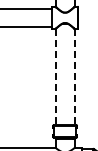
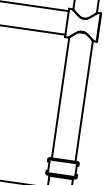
line: (55, 76) -> (60, 97), dashed -> solid
line: (74, 76) -> (84, 100), dashed -> solid

